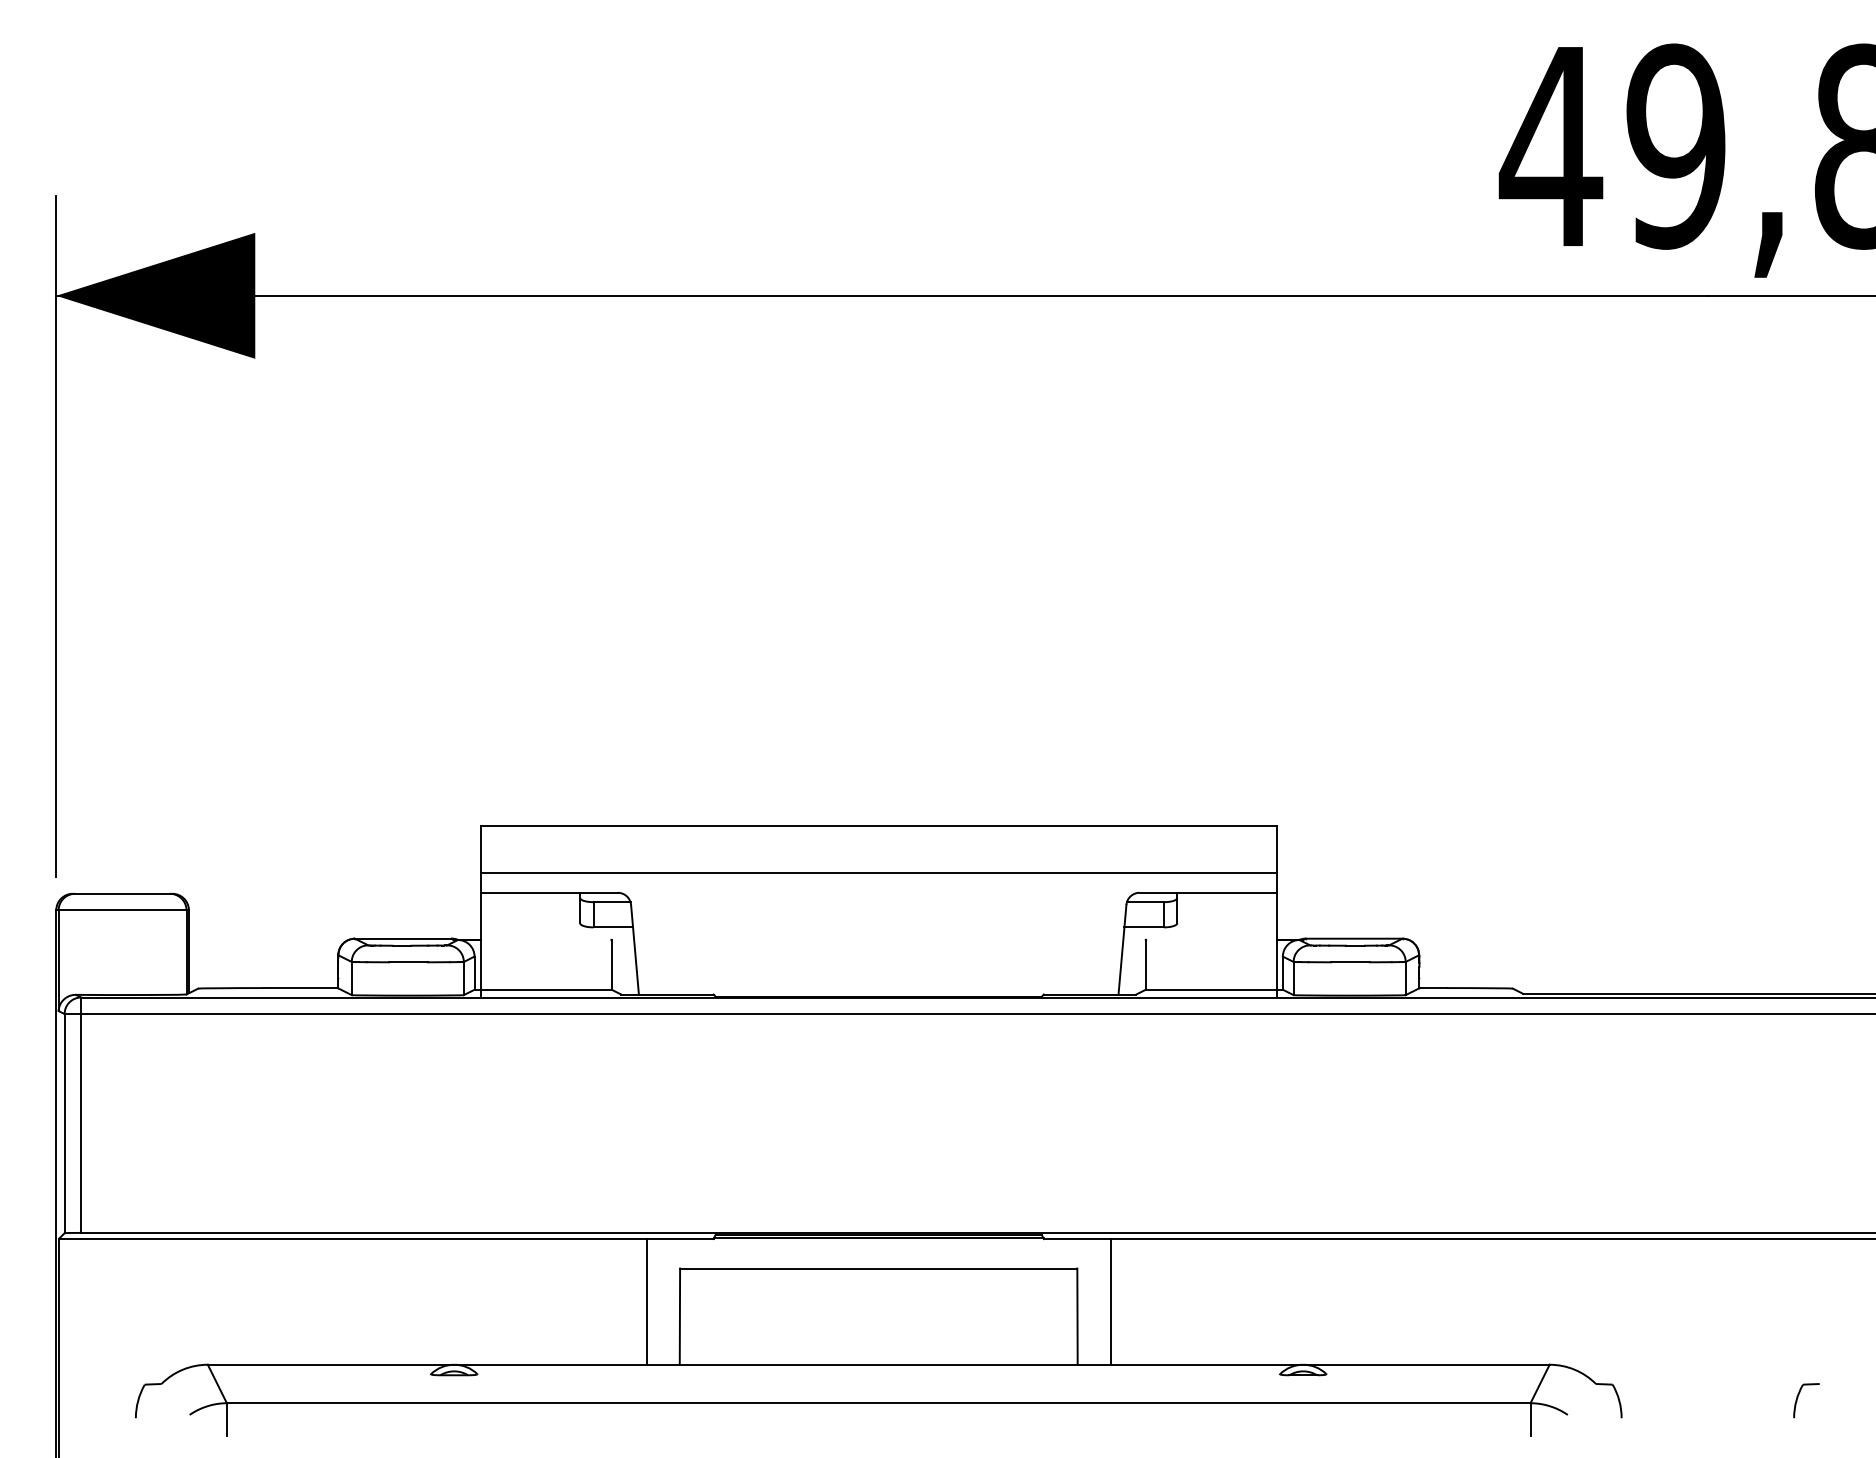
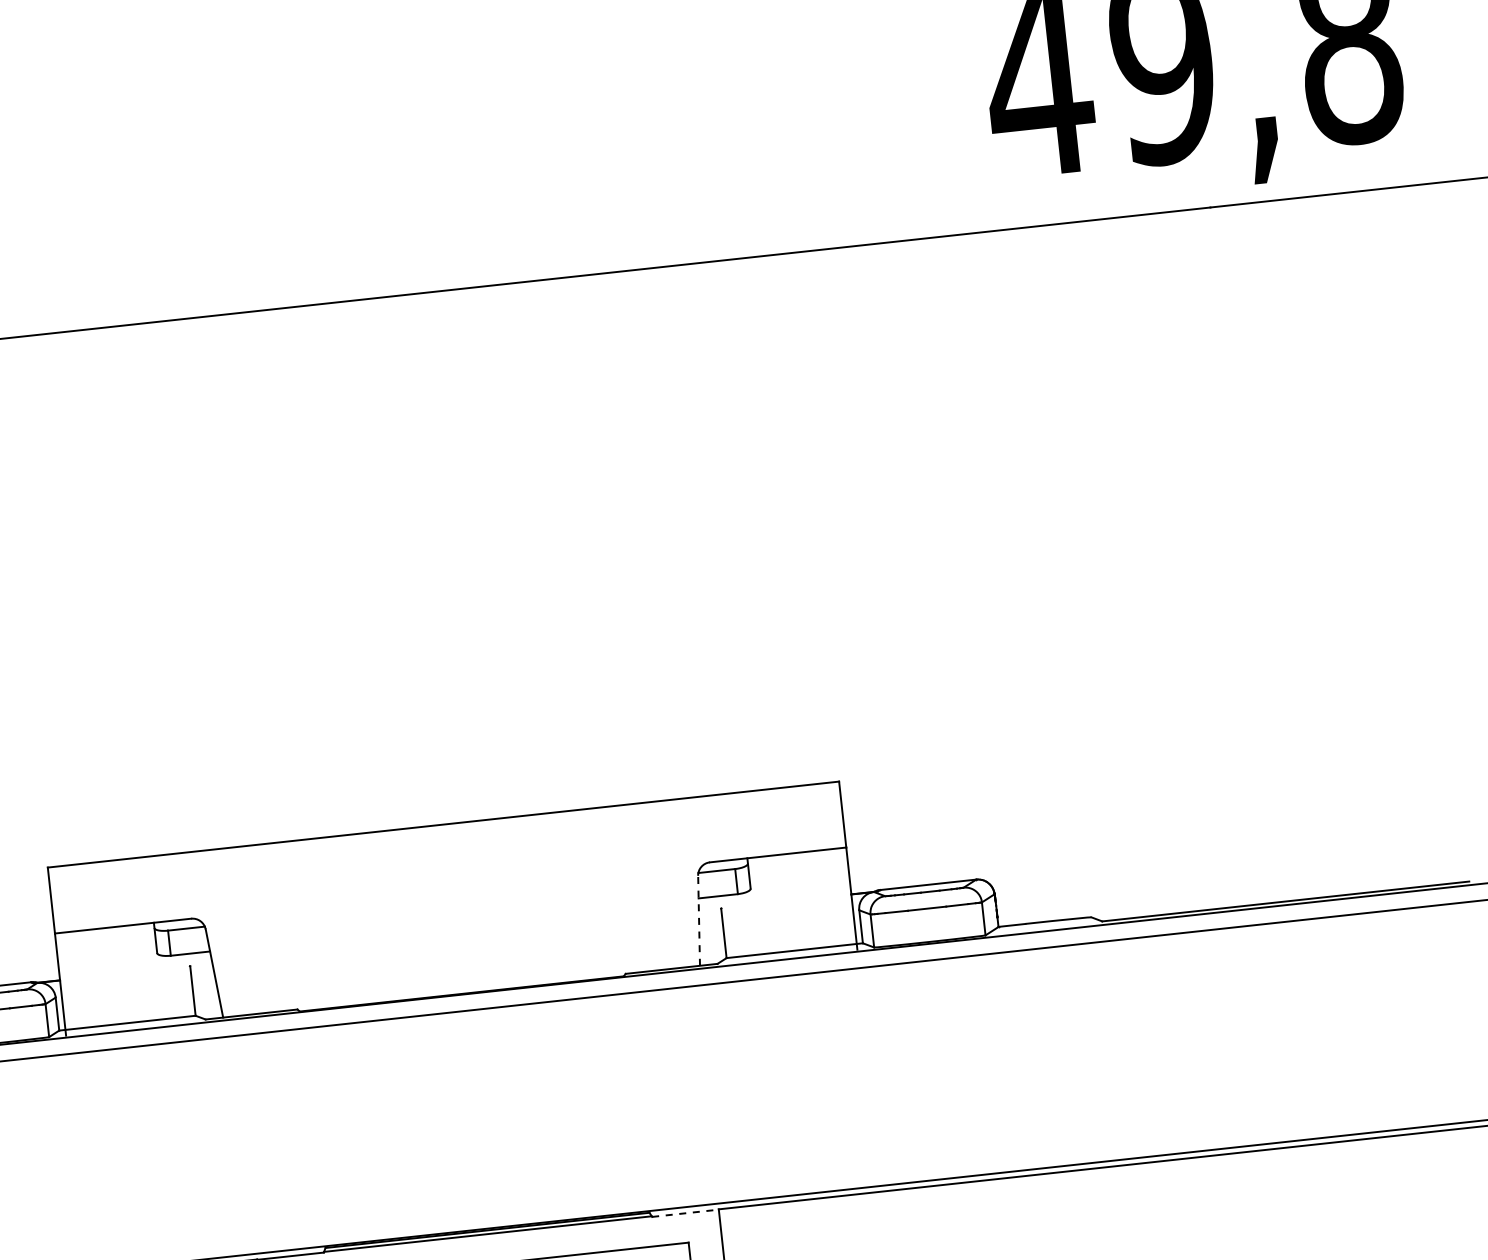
line: (878, 872) -> (448, 870), removed
line: (1122, 949) -> (699, 920), solid -> dashed
line: (1077, 1239) -> (685, 1213), solid -> dashed

